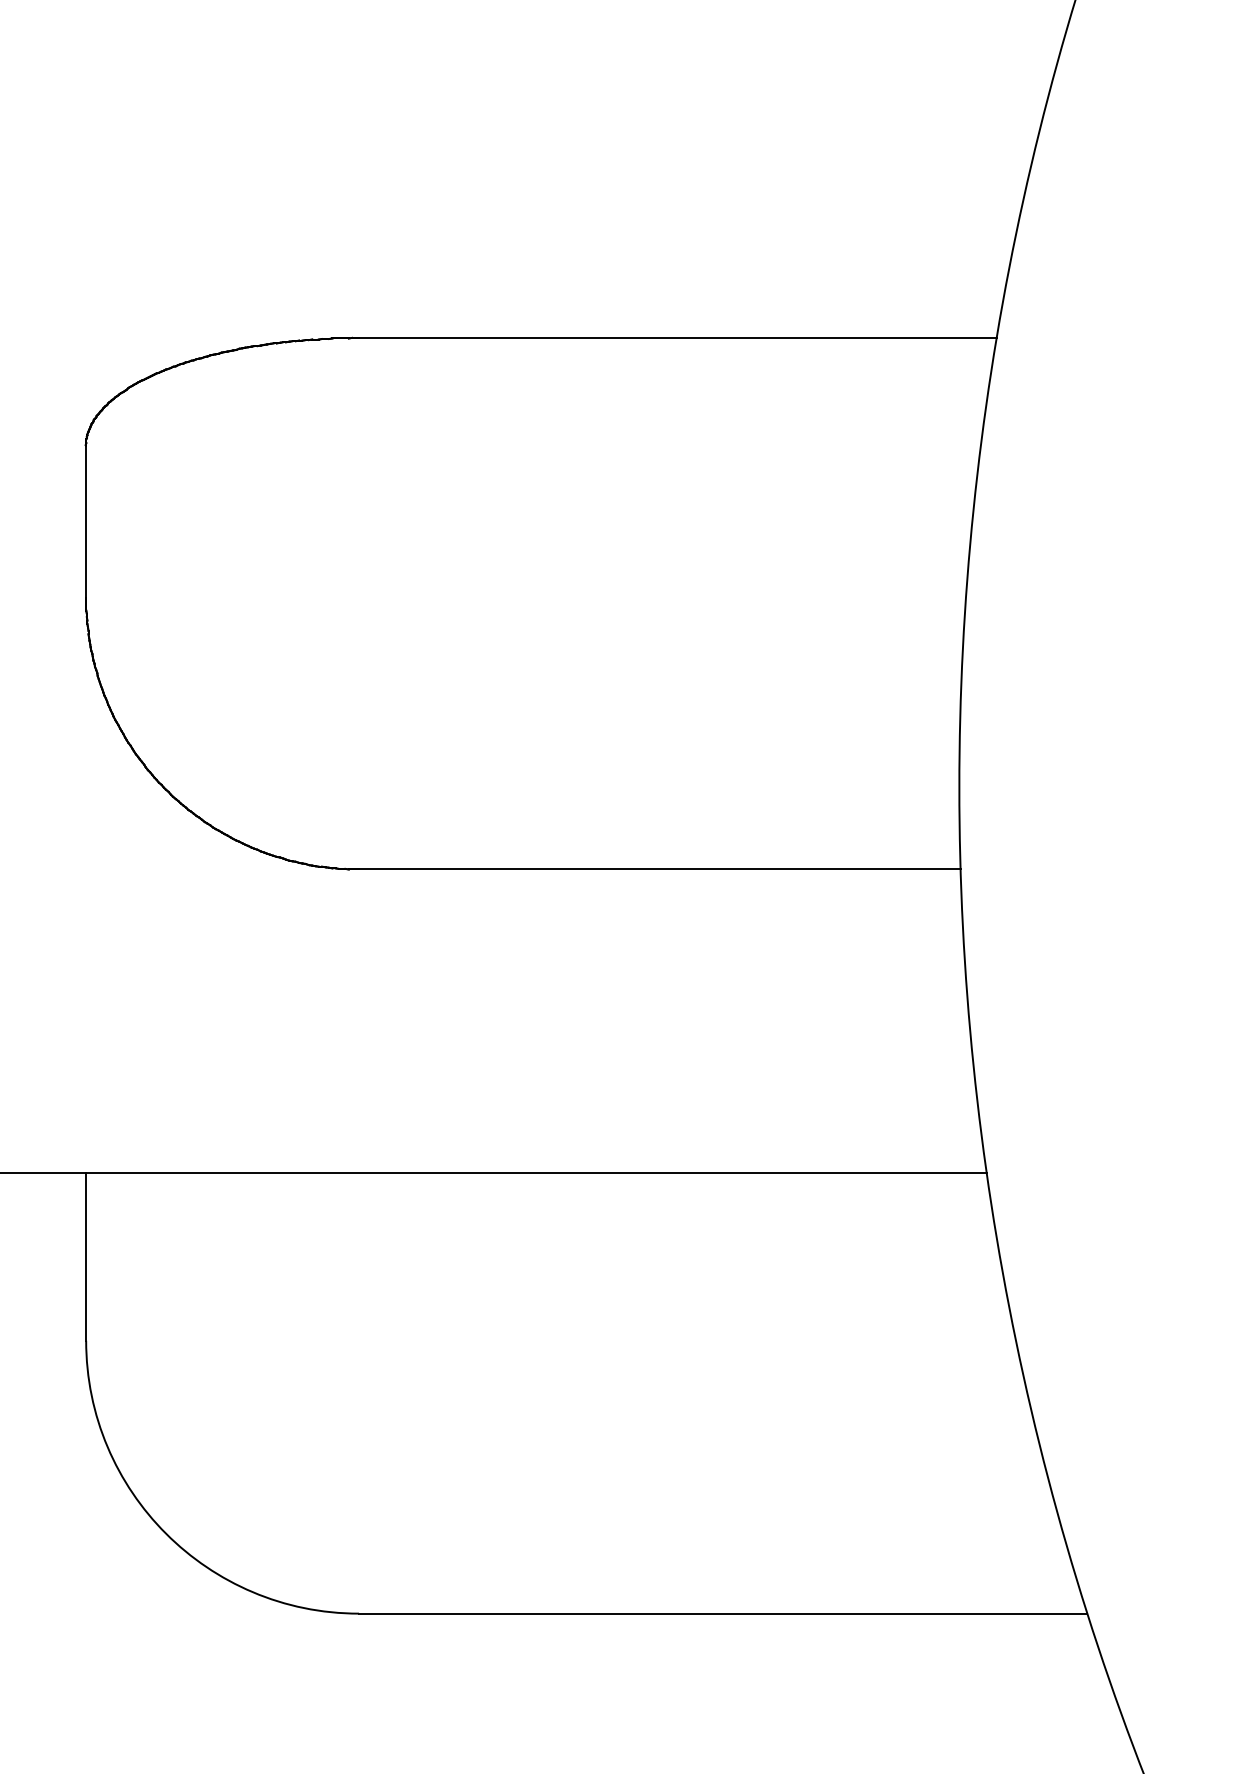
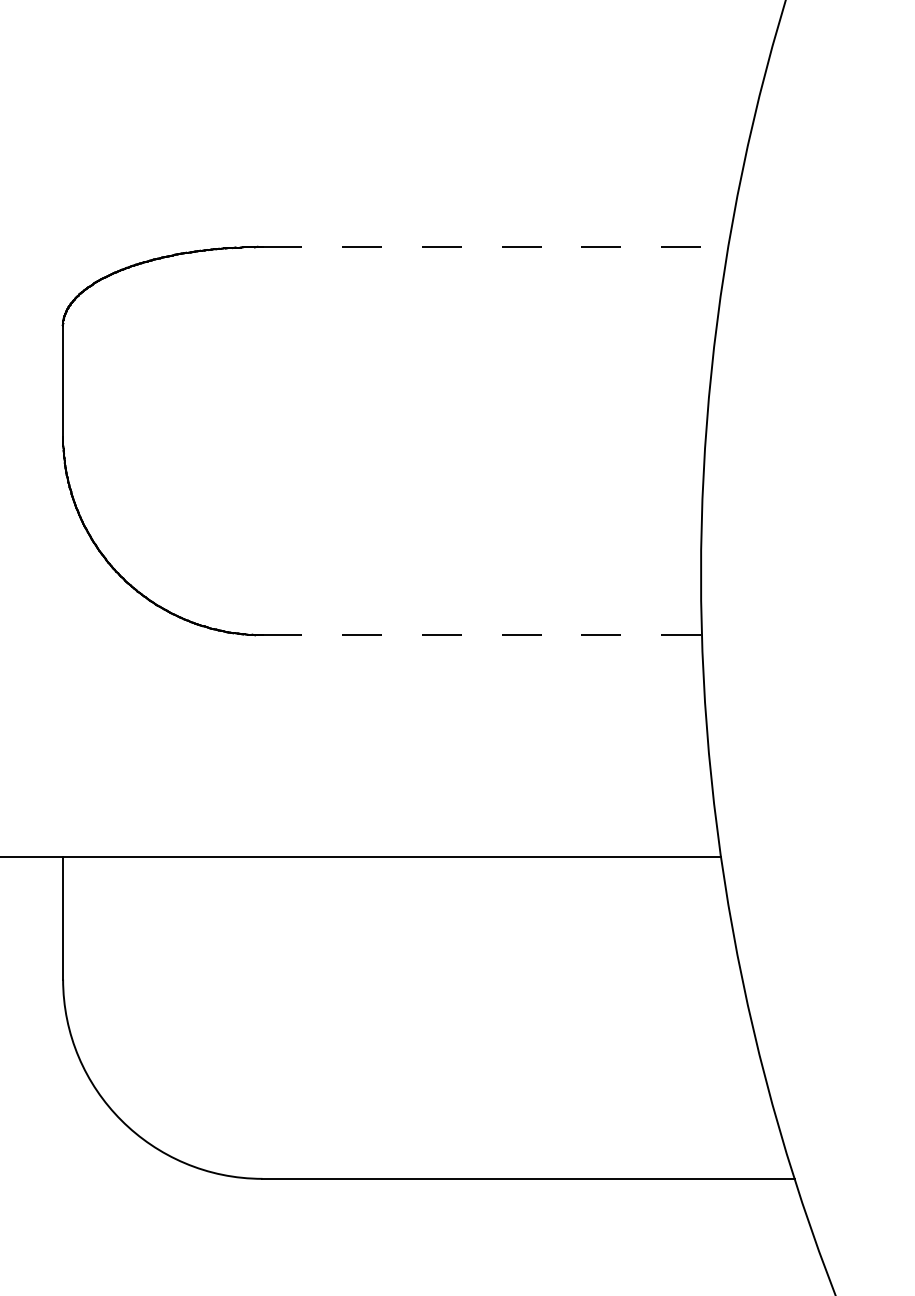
line: (678, 338) -> (495, 247), solid -> dashed
line: (660, 869) -> (482, 635), solid -> dashed

